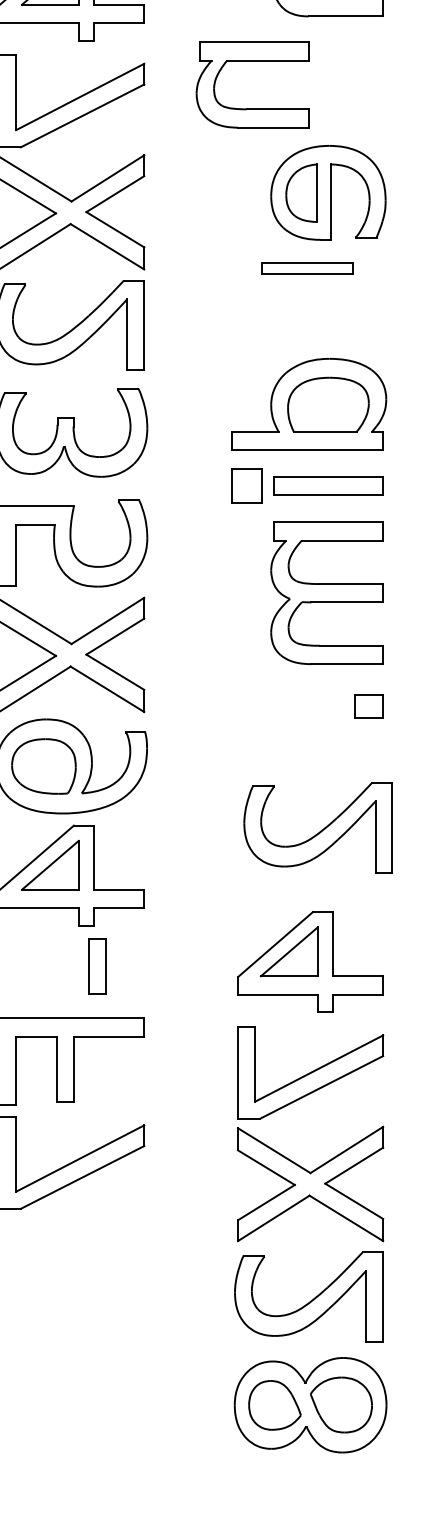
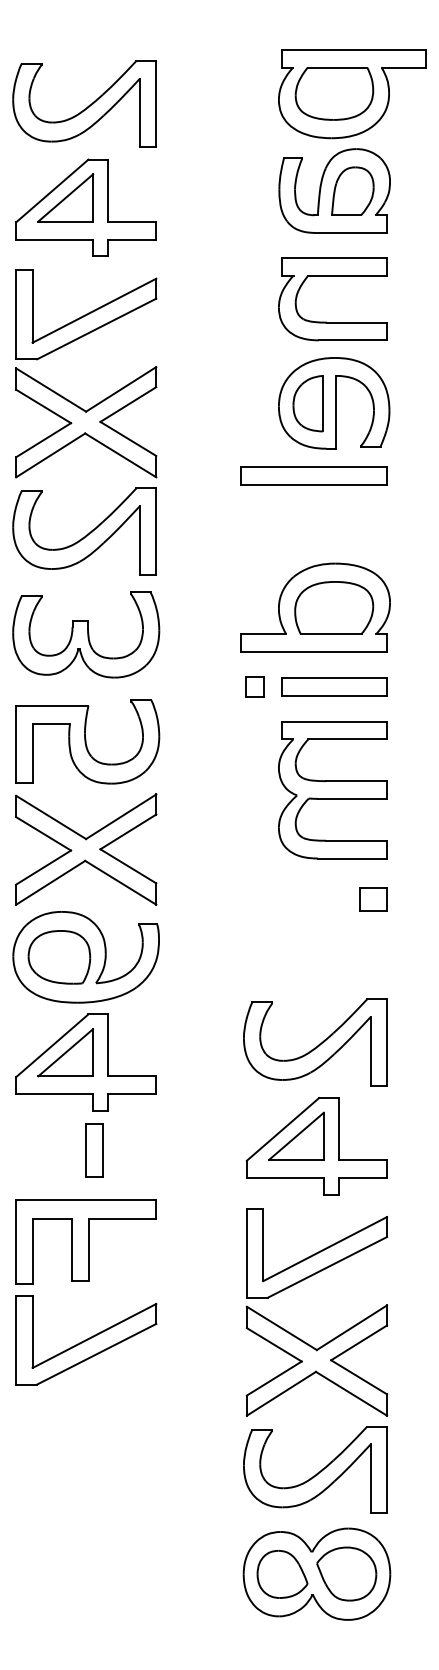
part: (245, 108) -> (326, 321), moved
part: (307, 267) -> (313, 475), size x1.67
part: (245, 486) -> (254, 686), size x0.62
part: (318, 827) -> (315, 1042), moved
part: (96, 966) -> (94, 1150), moved

